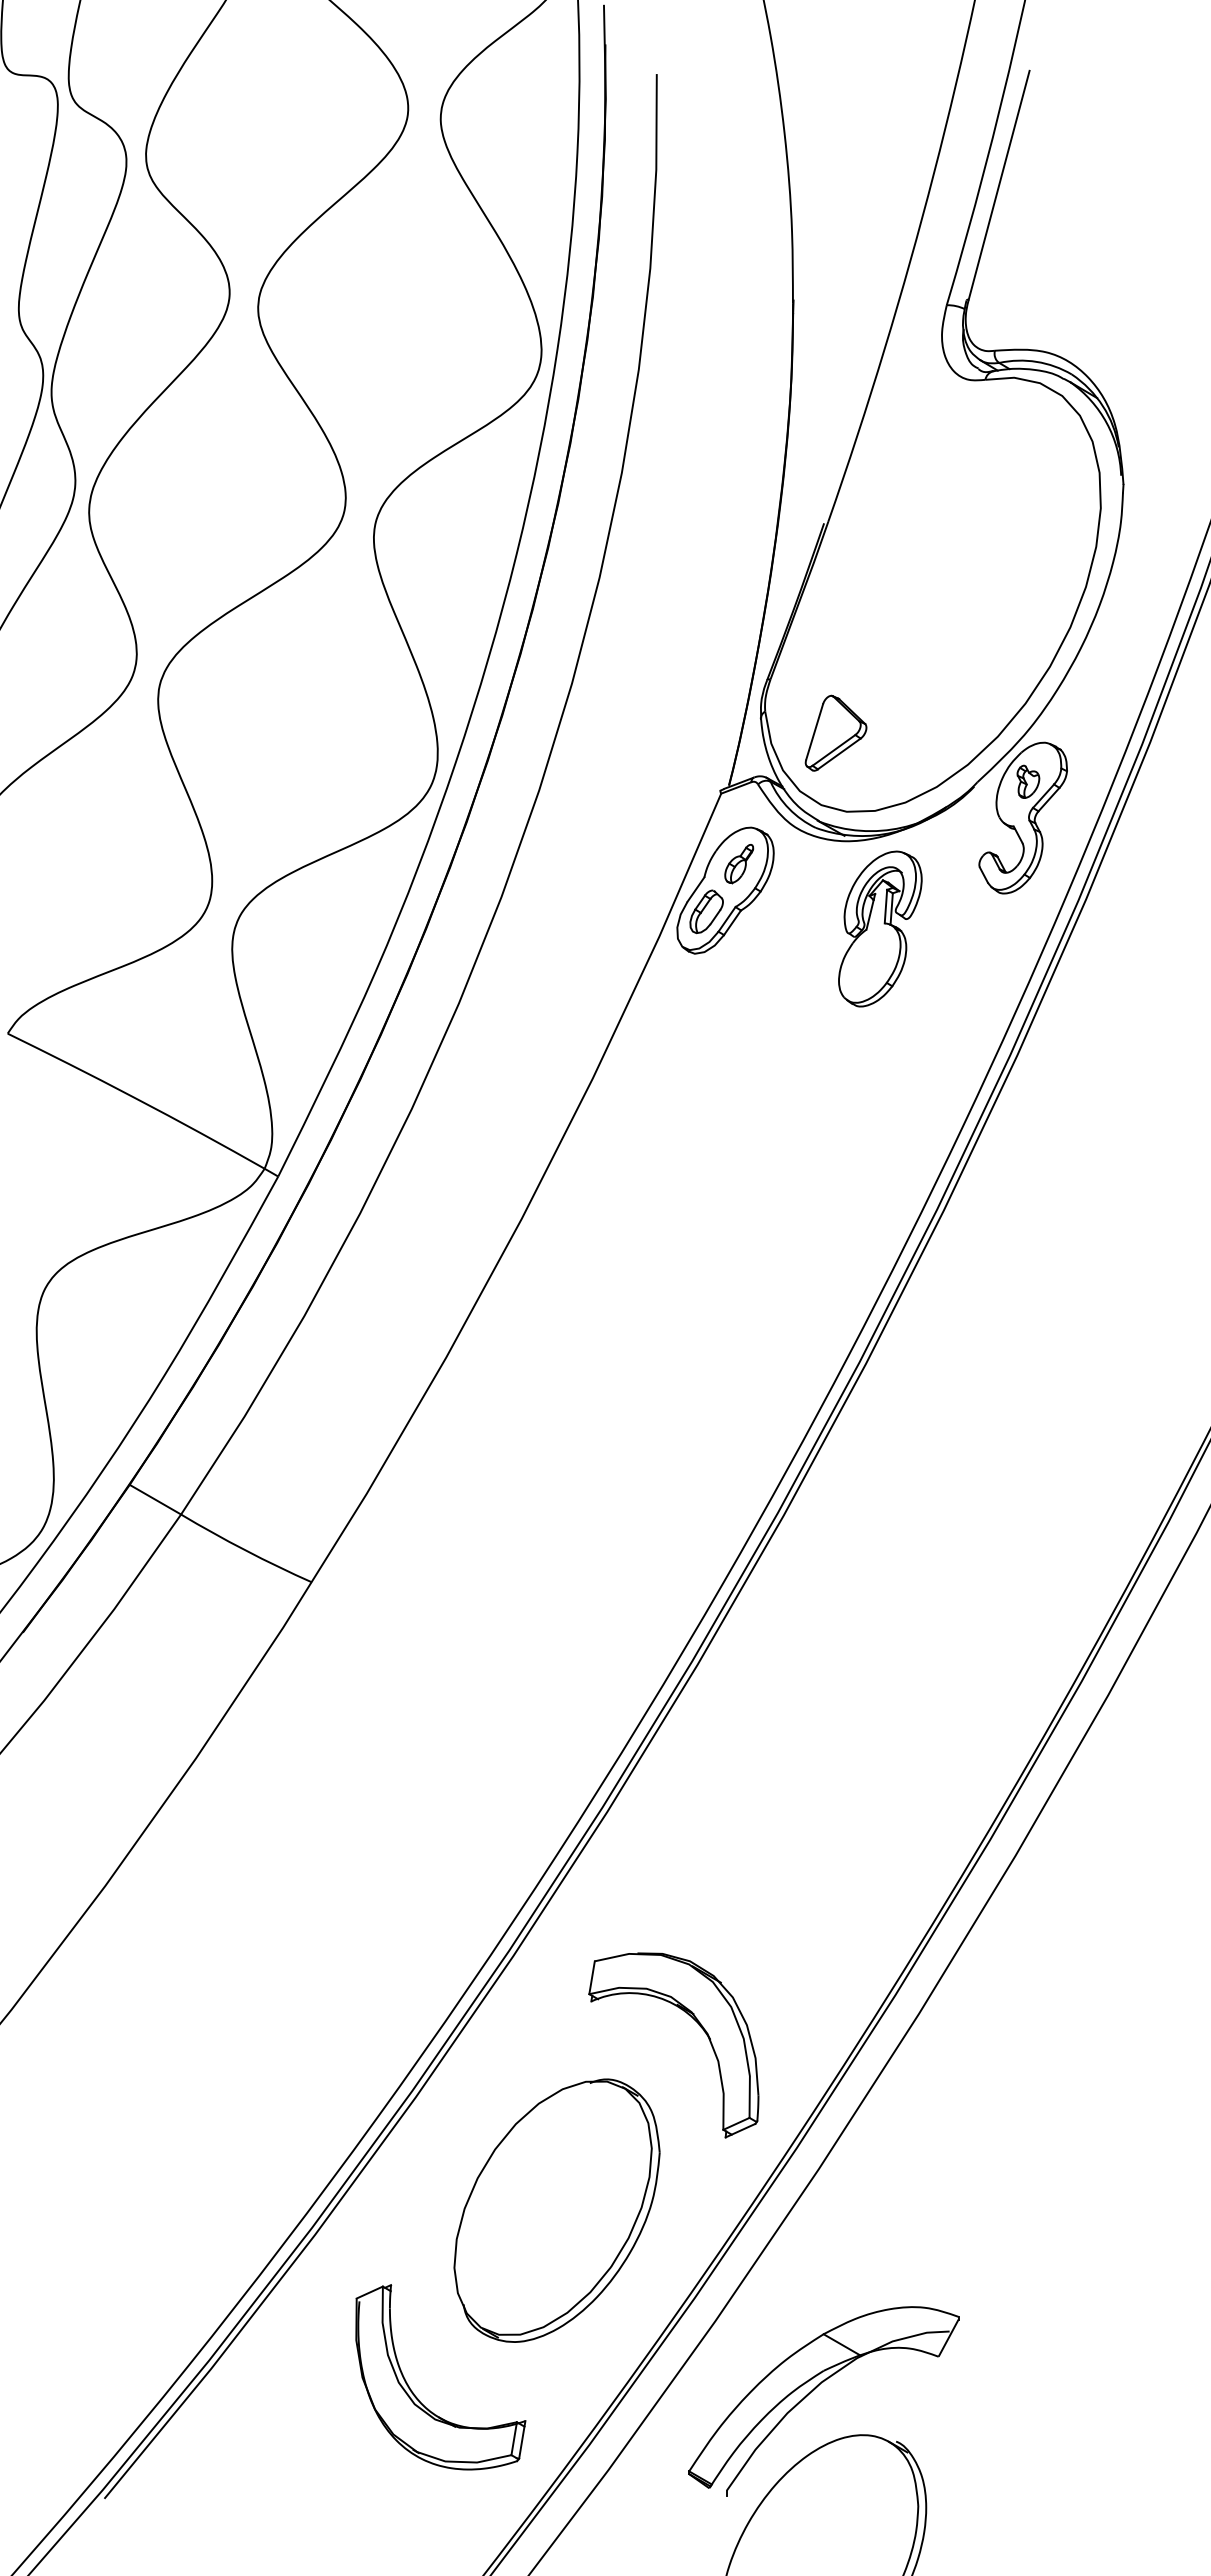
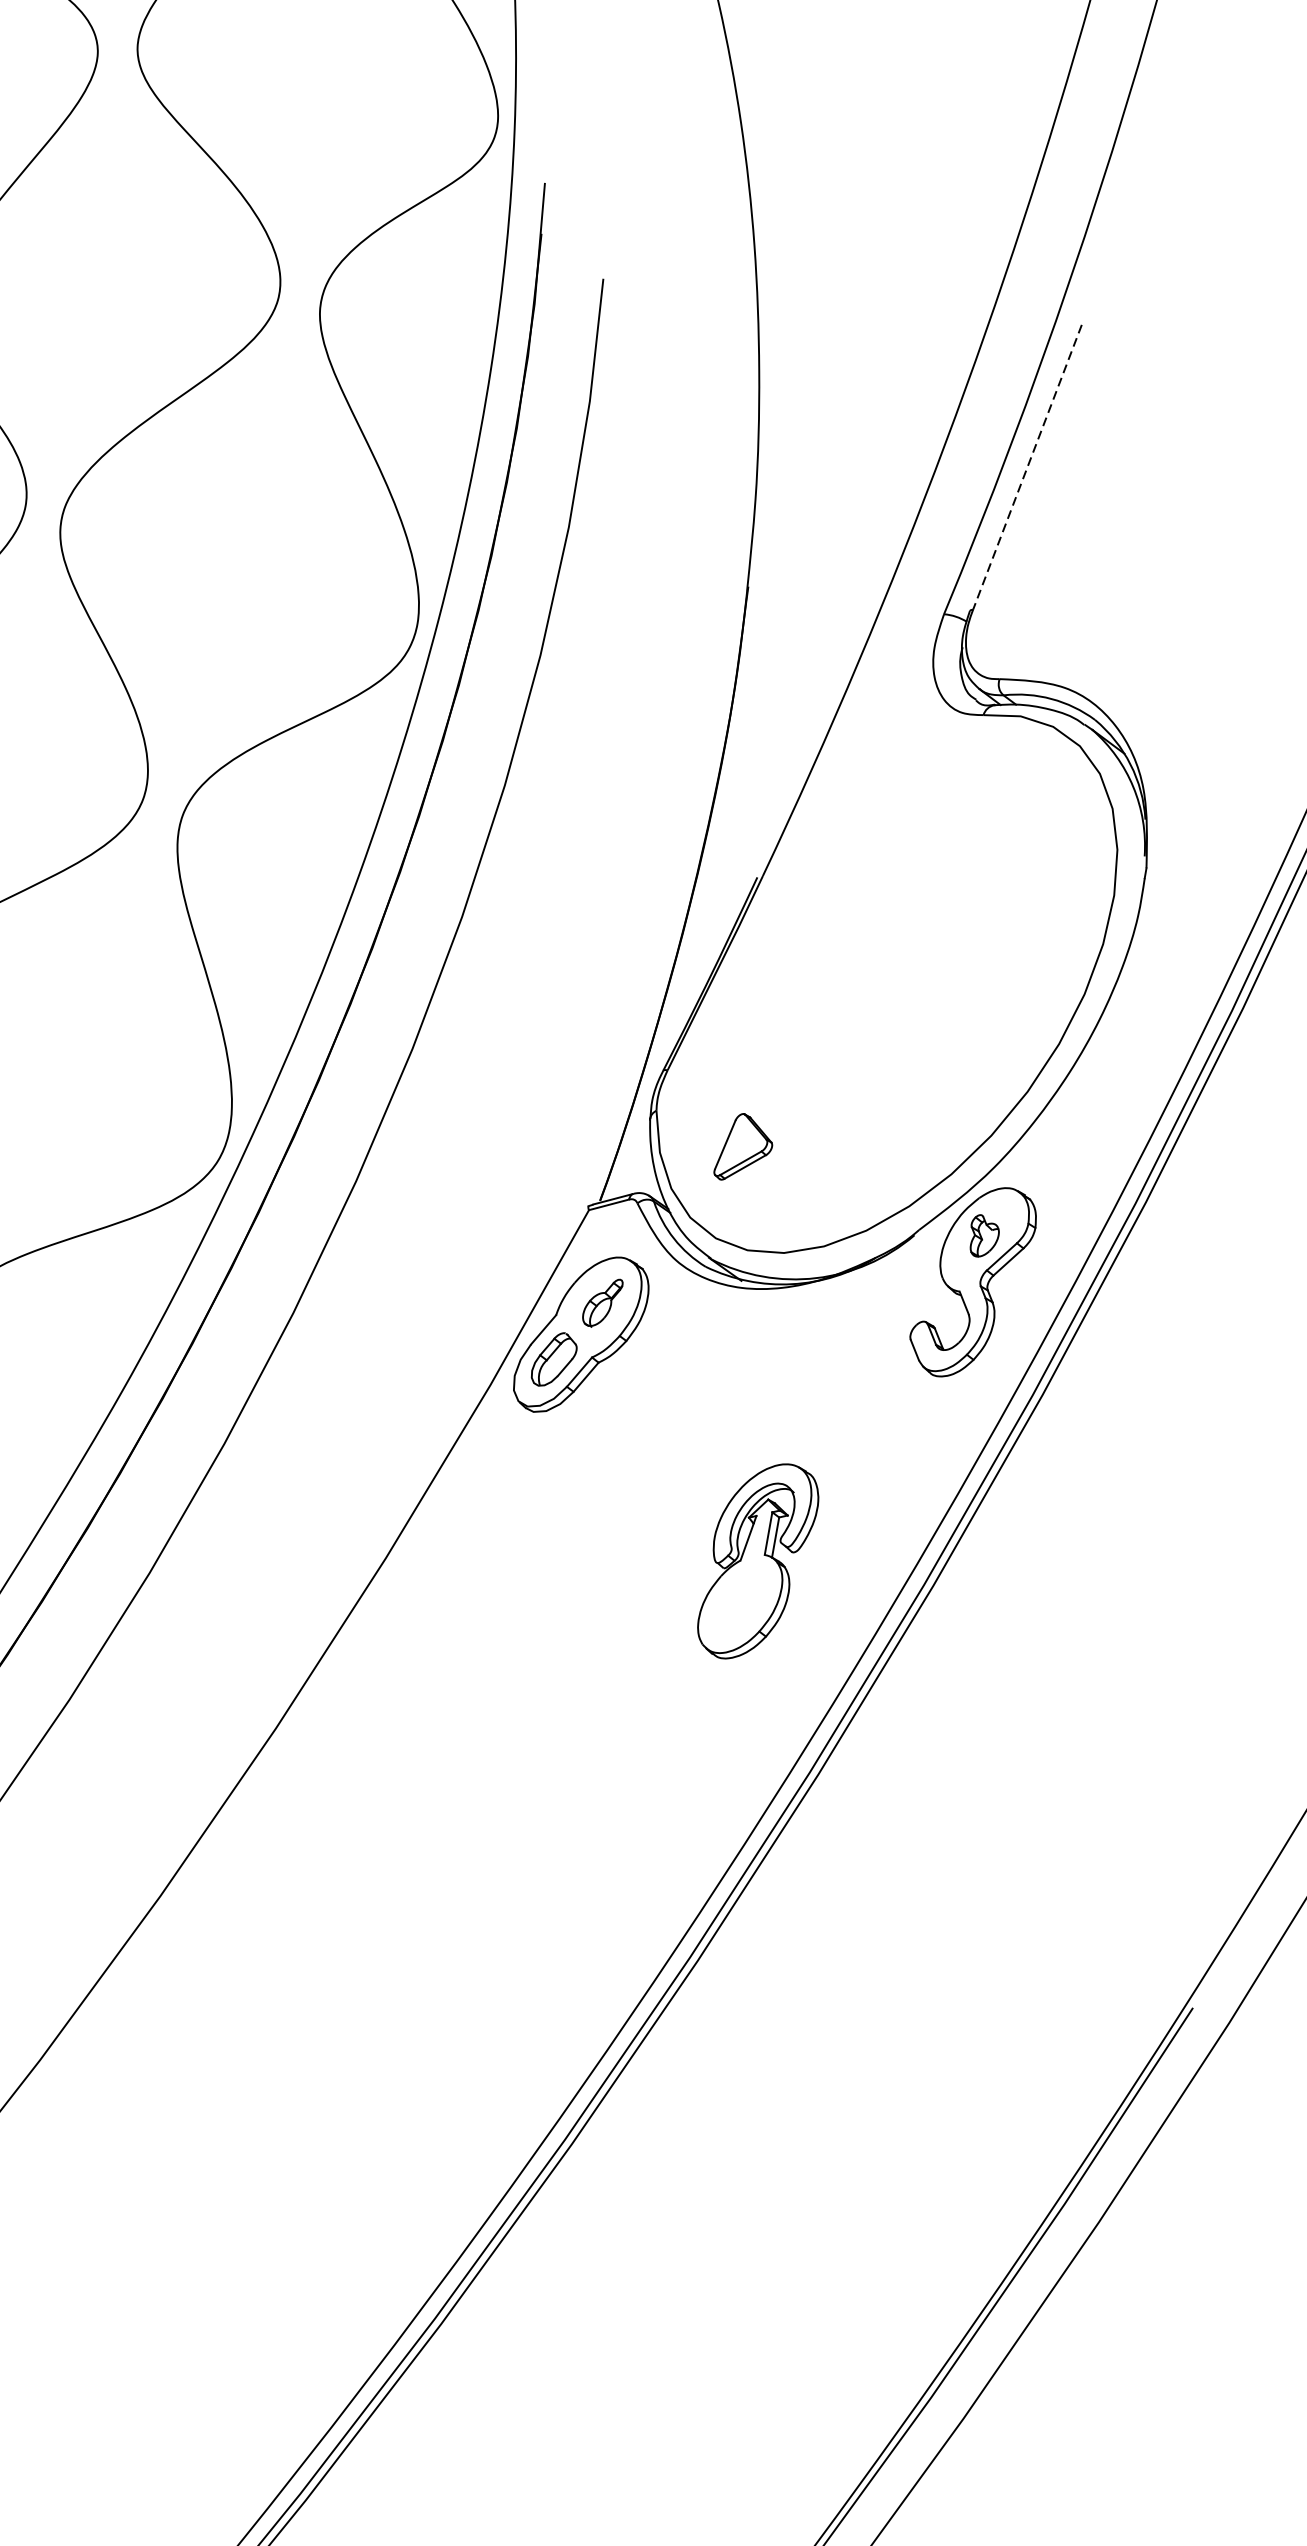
line: (999, 185) -> (1027, 467), solid -> dashed
part: (835, 732) -> (743, 1147), size x0.7
part: (880, 928) -> (758, 1560), moved

